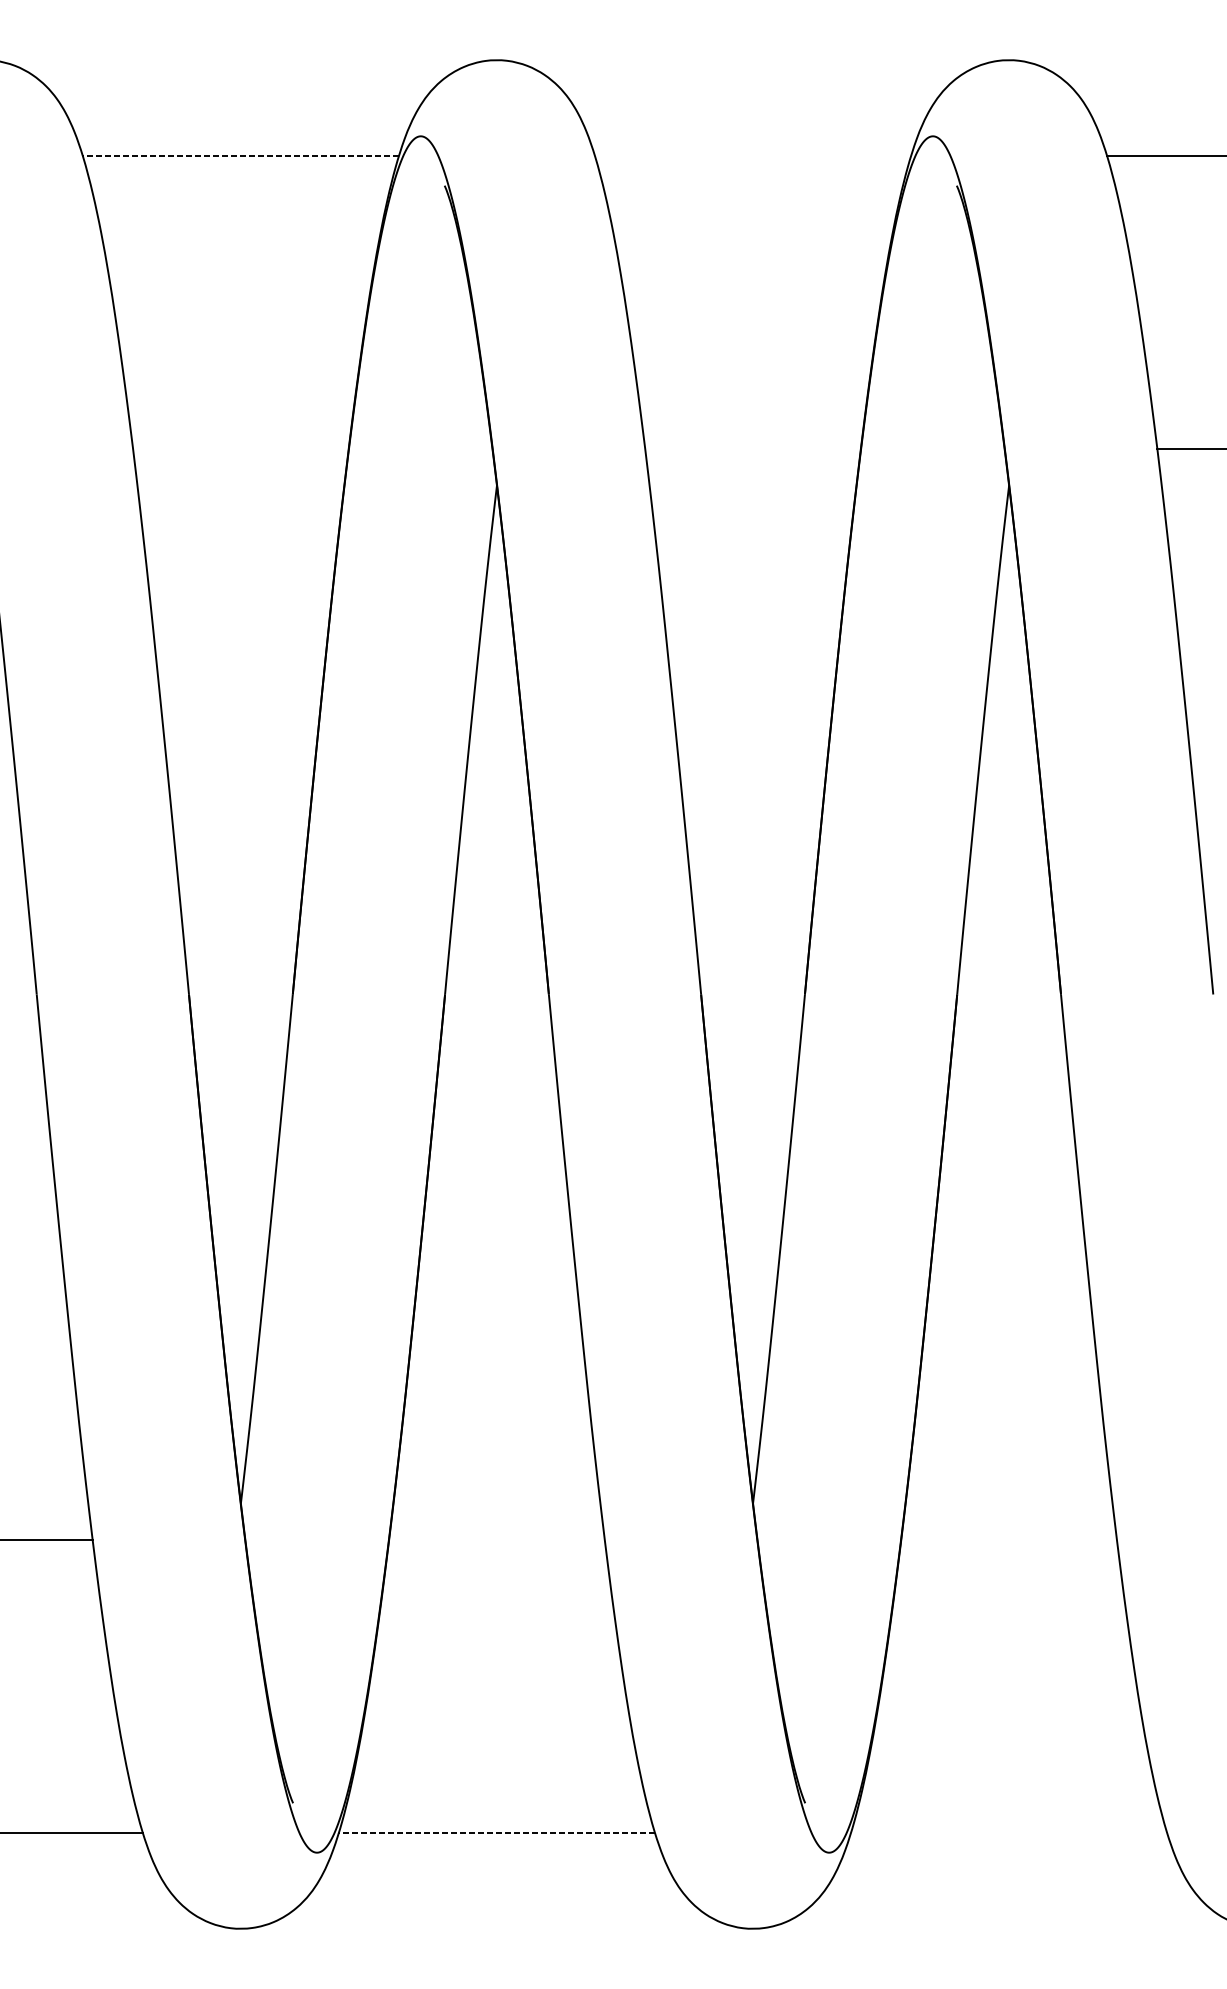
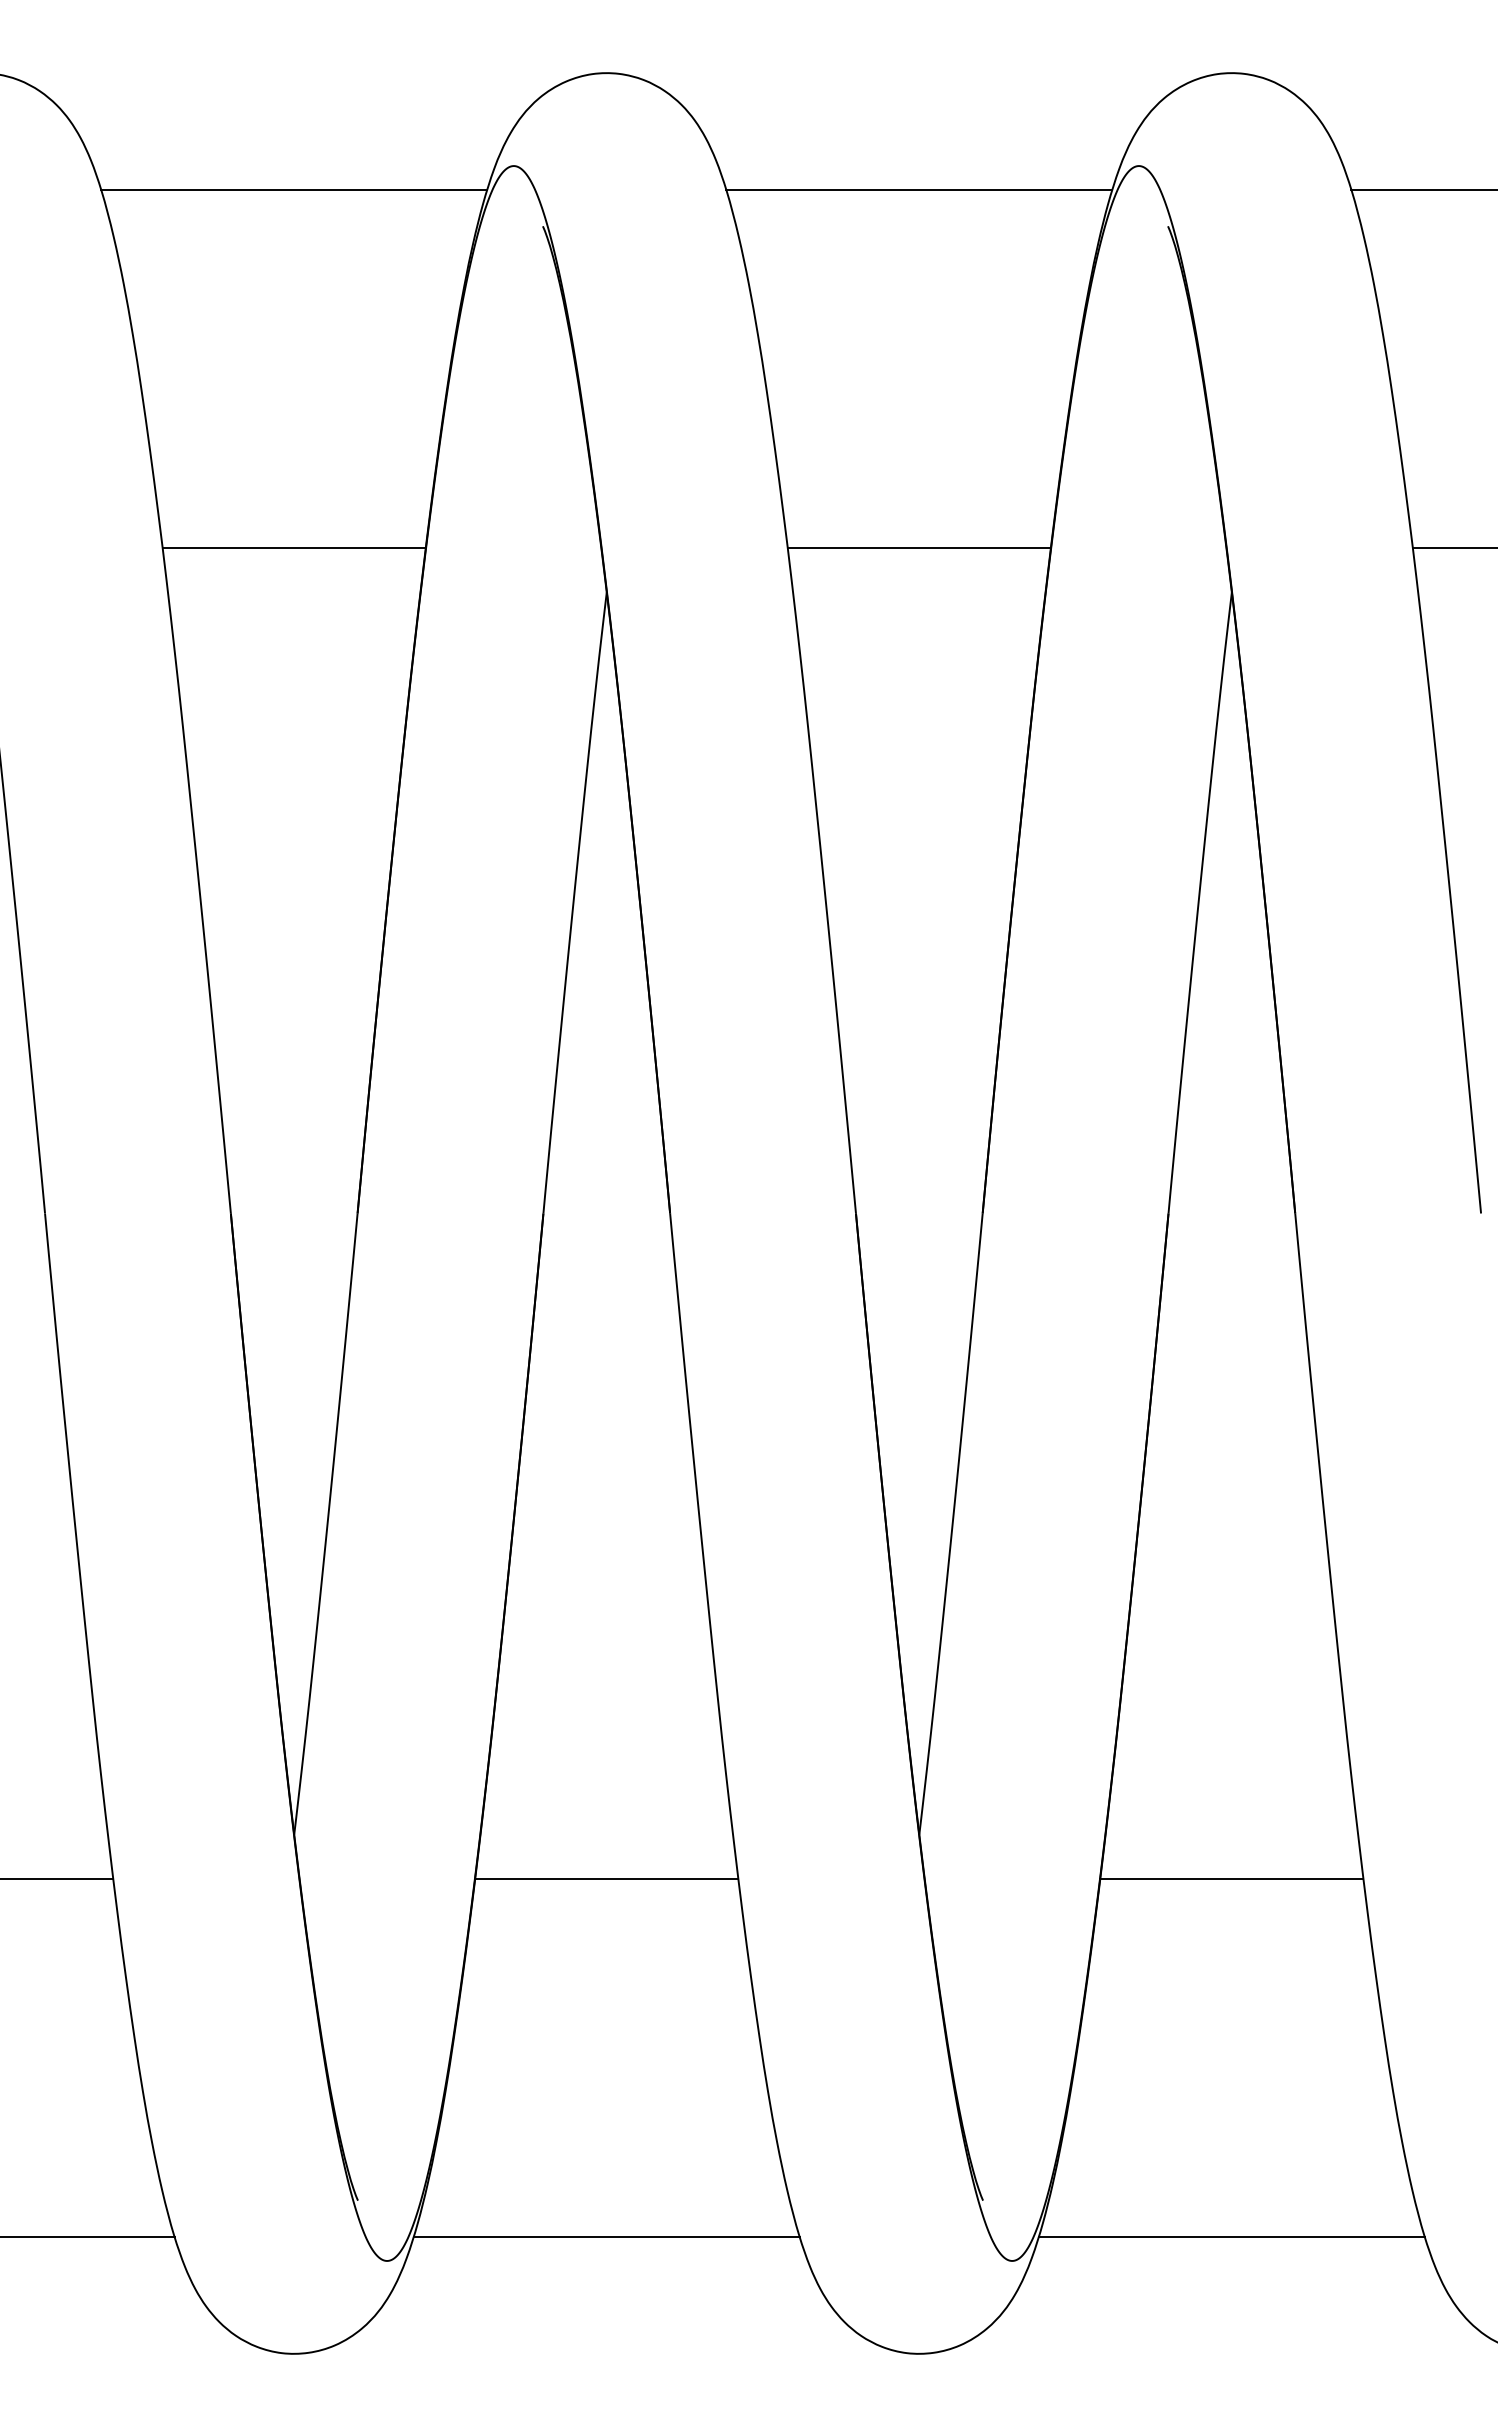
line: (240, 155) -> (293, 189), dashed -> solid
line: (753, 155) -> (919, 189), added
line: (240, 448) -> (293, 547), added
line: (752, 448) -> (918, 547), added
line: (496, 1540) -> (606, 1879), added
line: (1008, 1540) -> (1231, 1879), added
line: (496, 1833) -> (606, 2237), dashed -> solid
line: (1008, 1833) -> (1231, 2237), added

